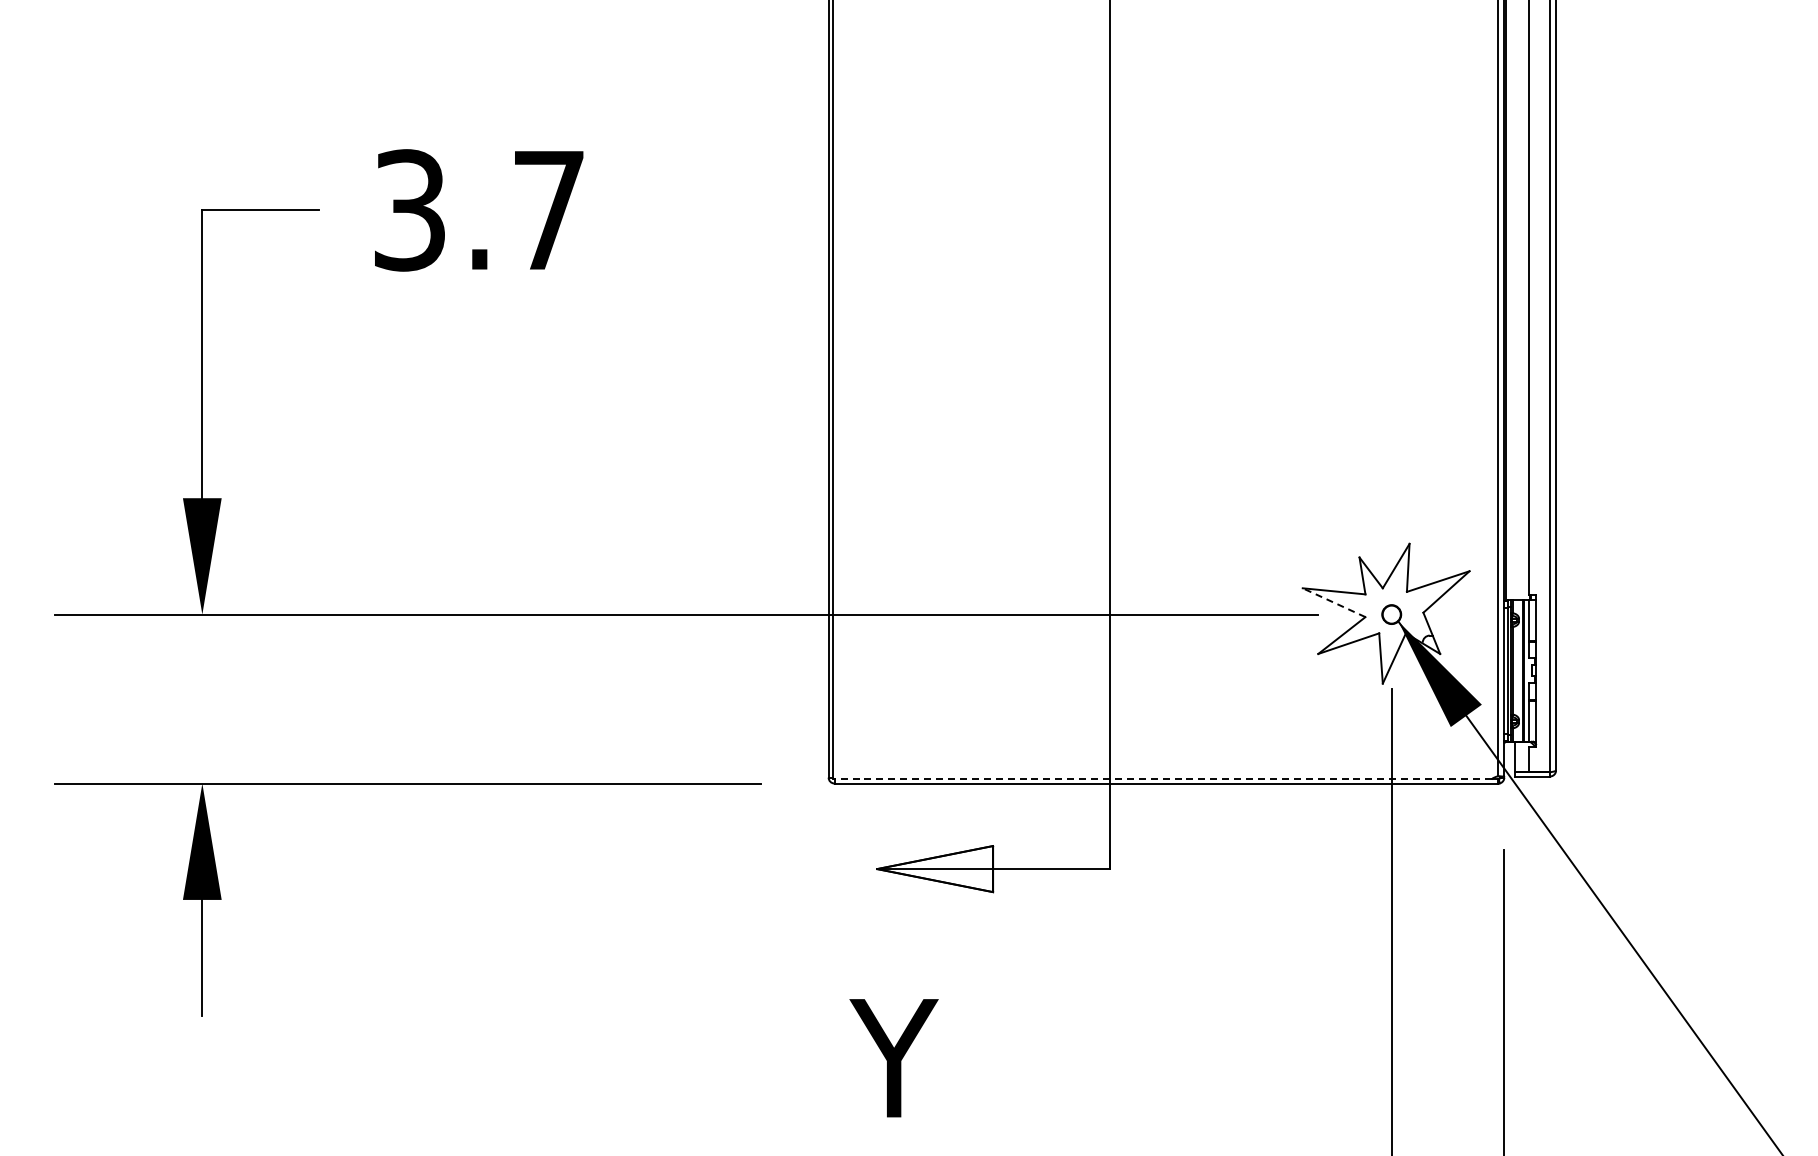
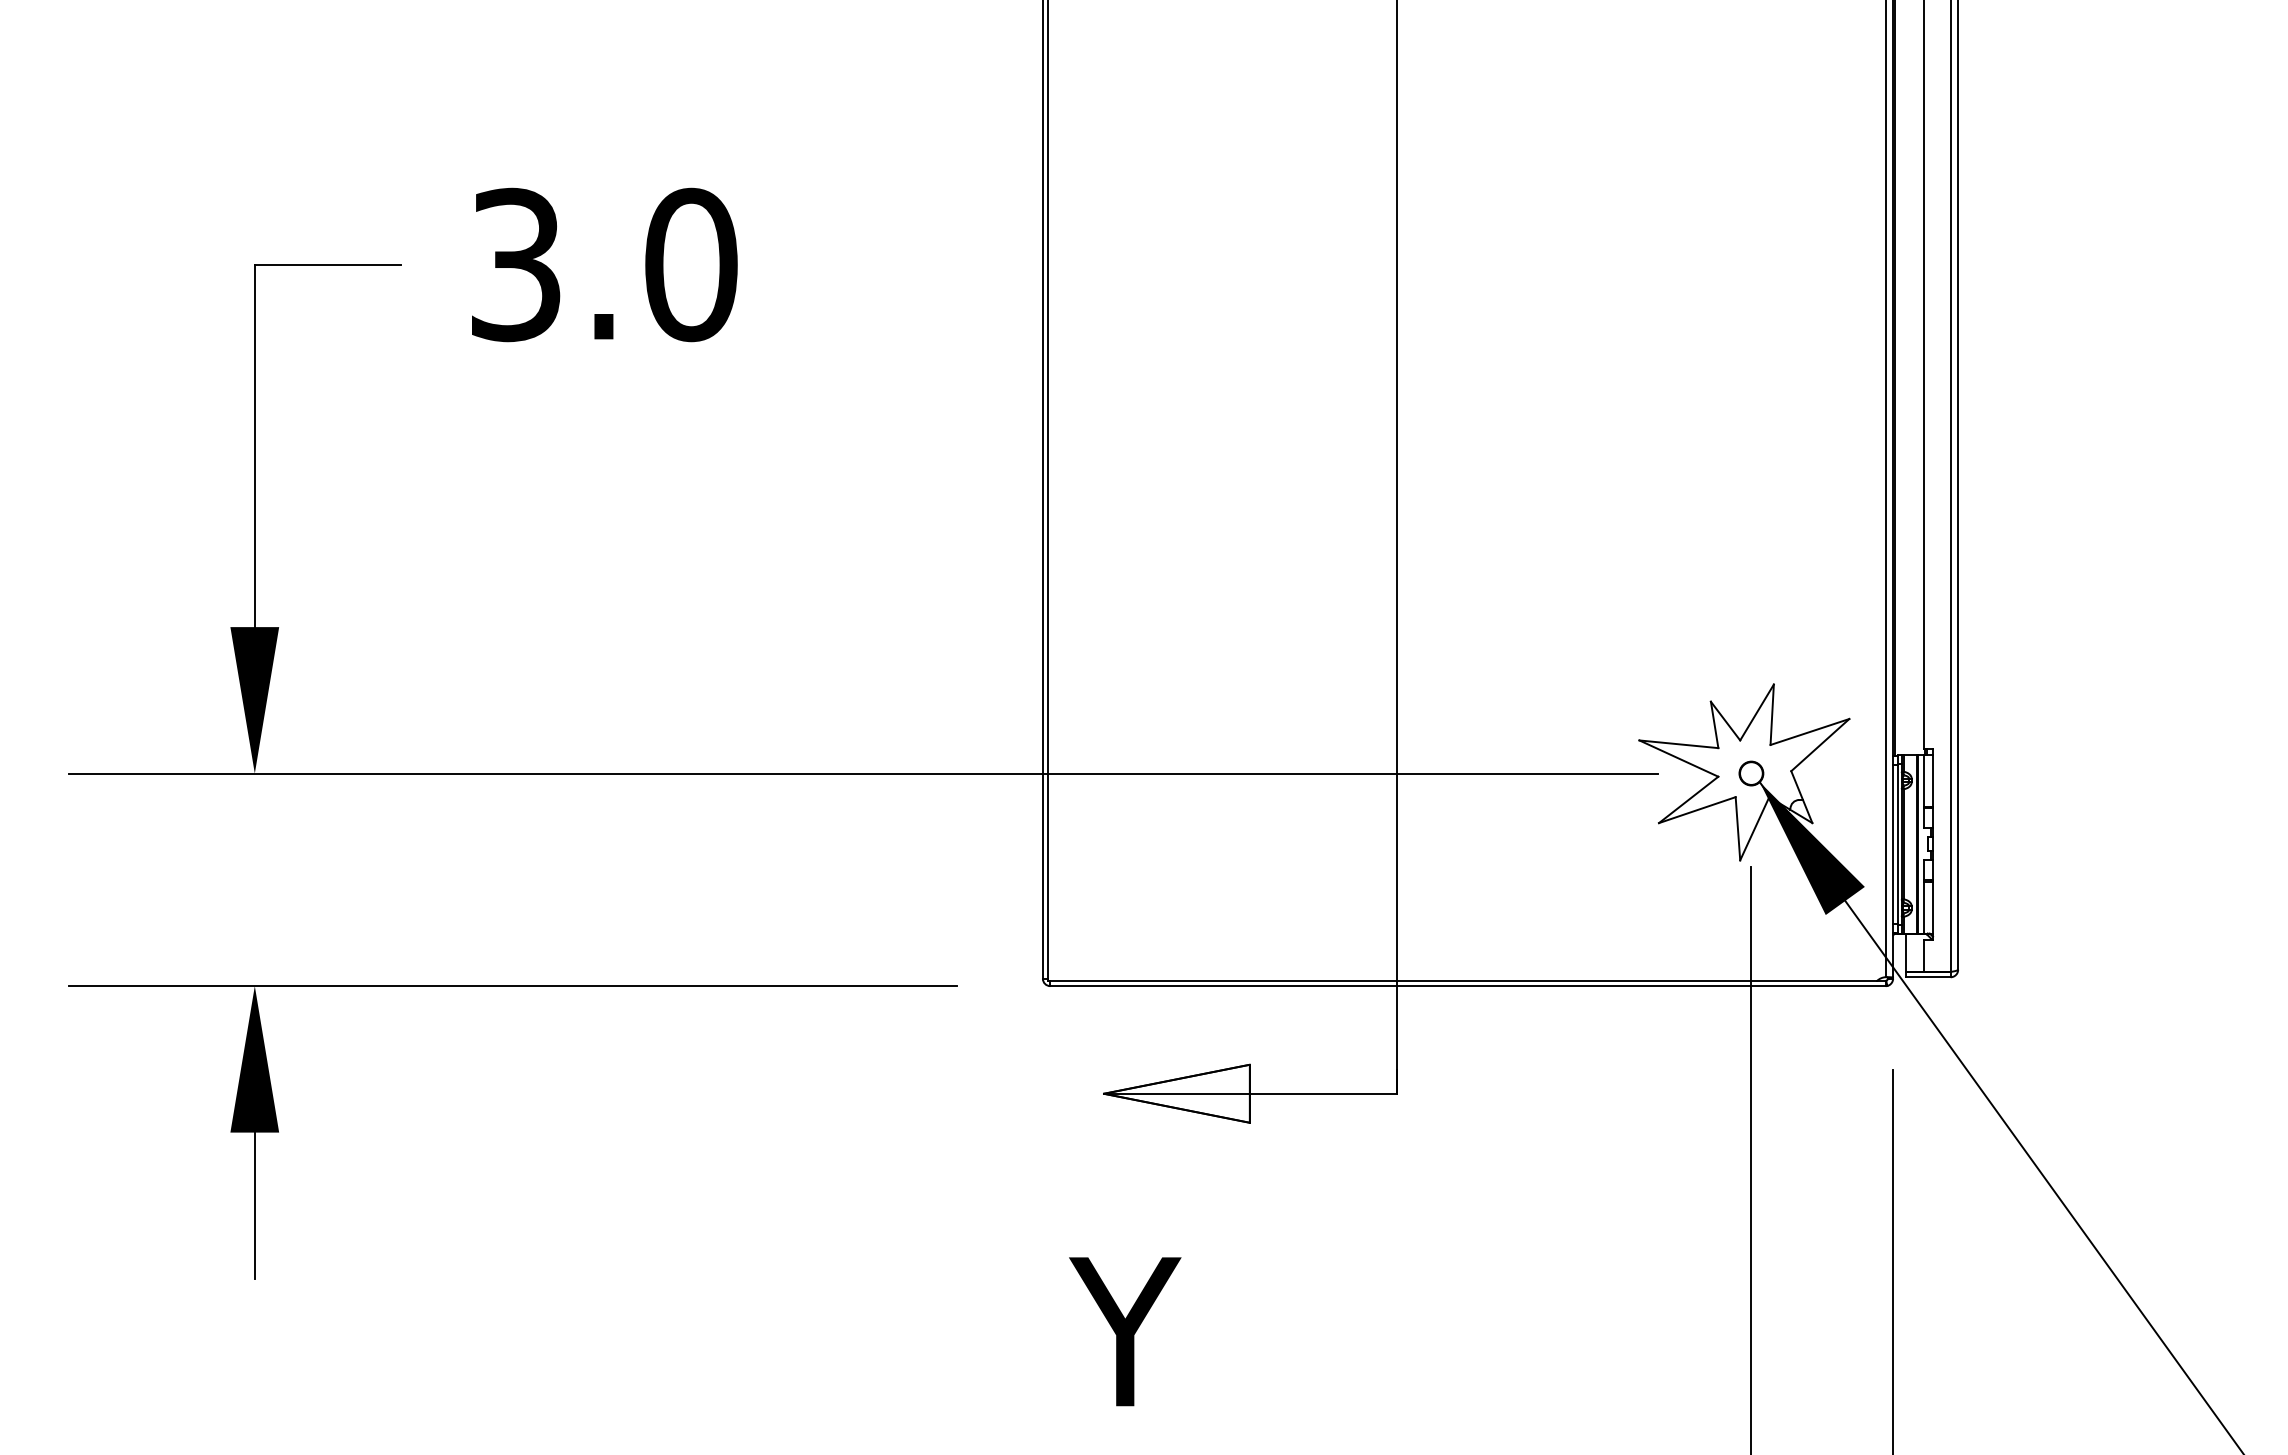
text: (549, 210) -> (691, 265), 3.7 -> 3.0
line: (1334, 602) -> (1679, 758), dashed -> solid
line: (1161, 779) -> (1461, 981), dashed -> solid

